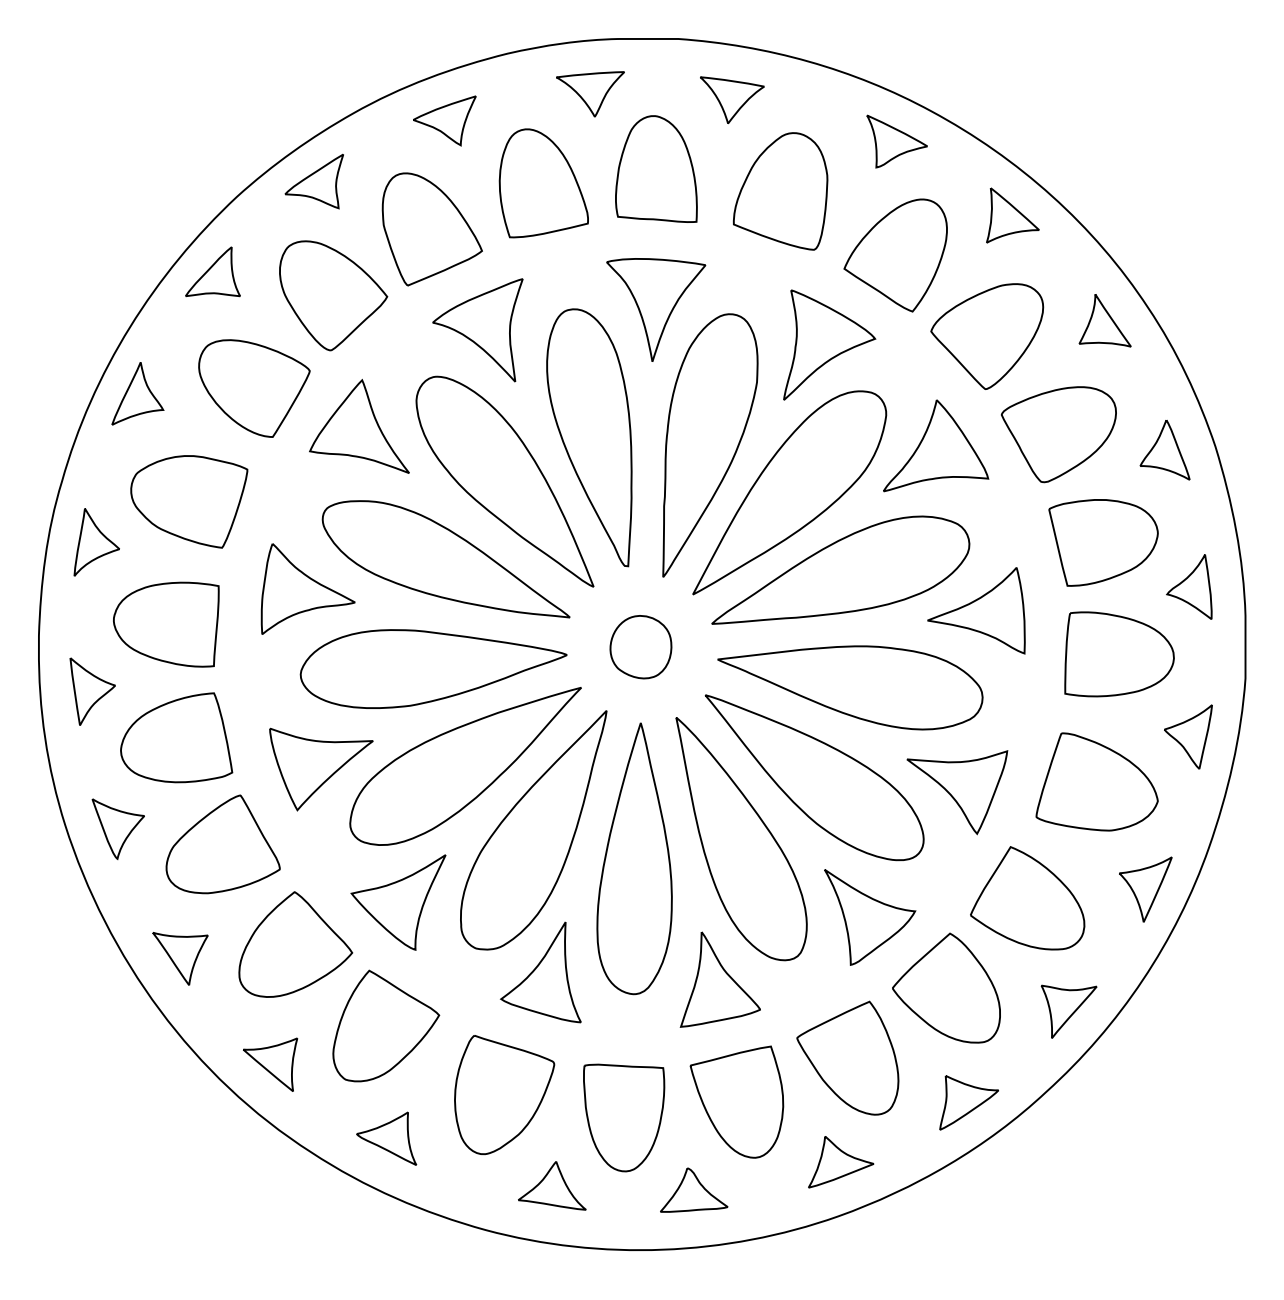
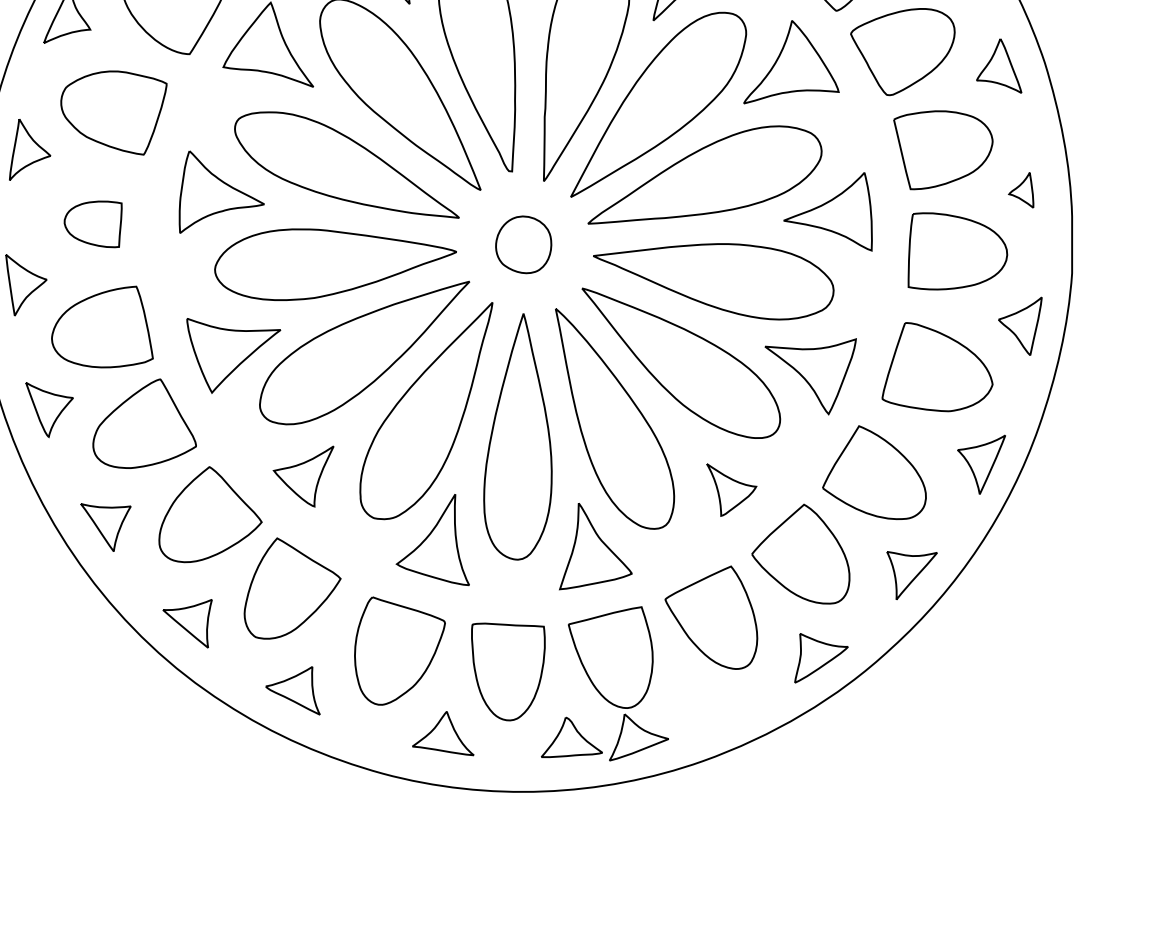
part: (1189, 586) -> (1021, 189), size x0.6
part: (166, 624) -> (93, 224), size x0.6
part: (398, 902) -> (303, 476), size x0.7
part: (870, 917) -> (731, 490), size x0.6
part: (841, 1162) -> (639, 737), moved

